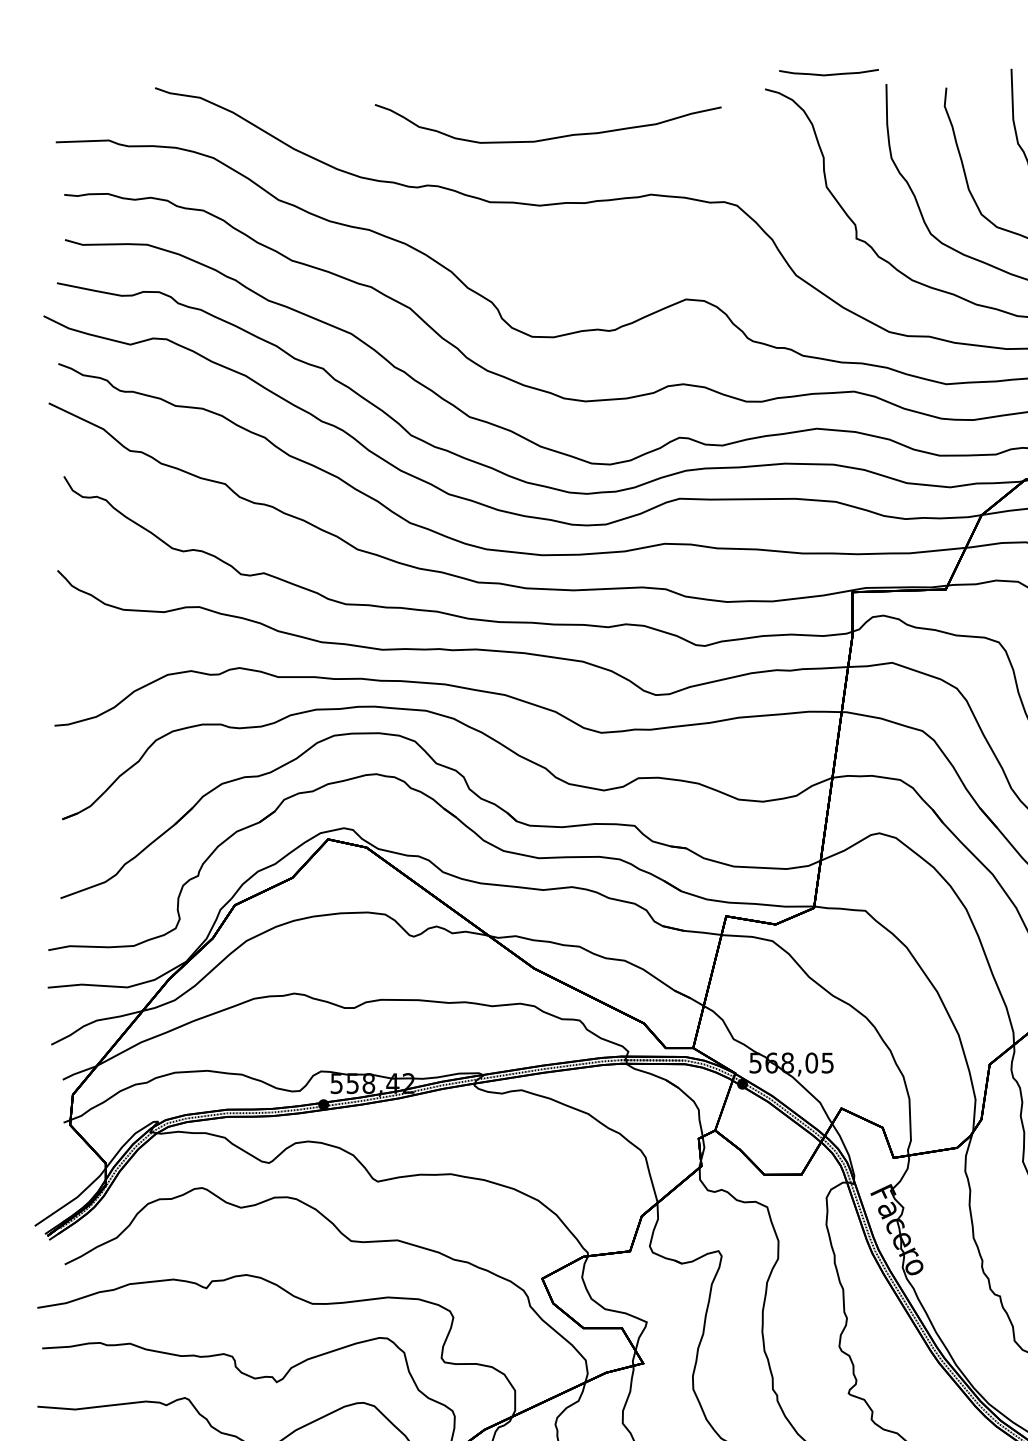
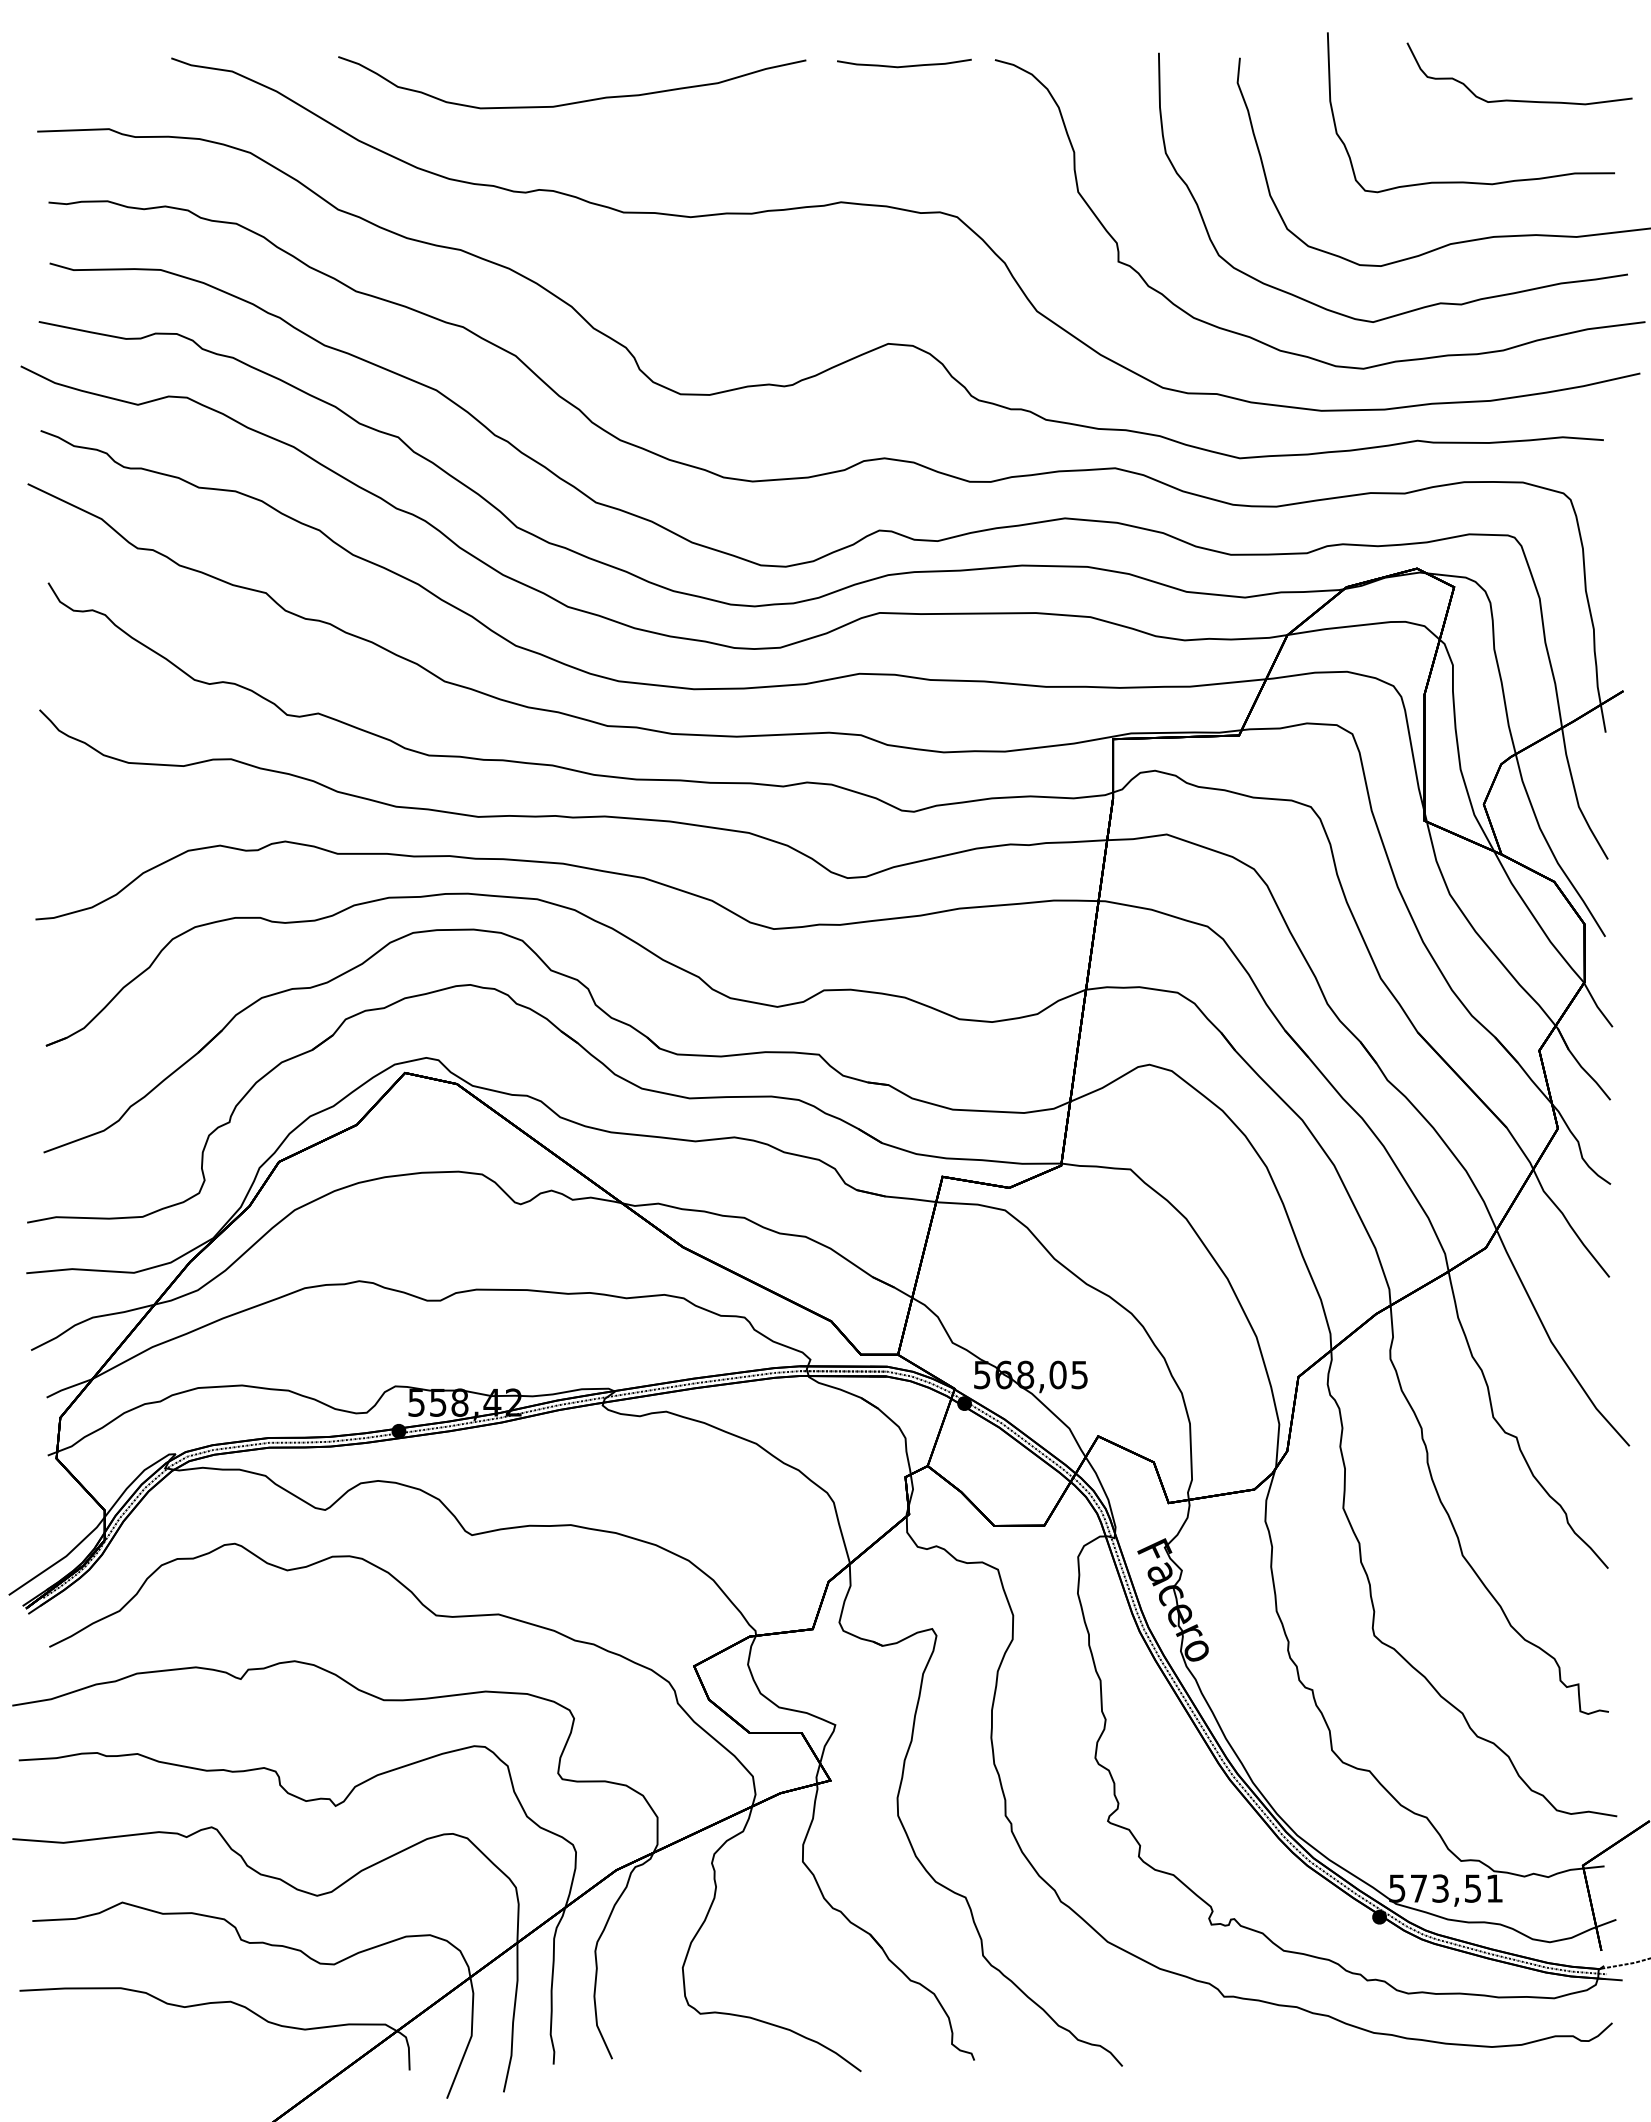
curve: (829, 74) -> (904, 65), moved
curve: (551, 137) -> (576, 101), moved

